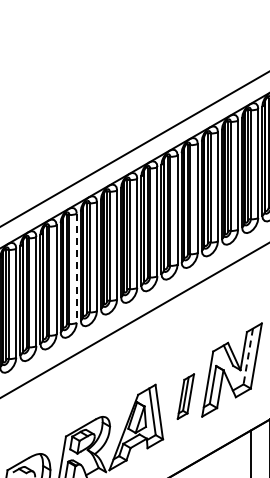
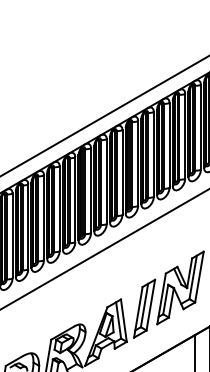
line: (76, 268) -> (59, 208), dashed -> solid
line: (248, 357) -> (193, 278), dashed -> solid
part: (185, 396) -> (144, 308), size x1.67

